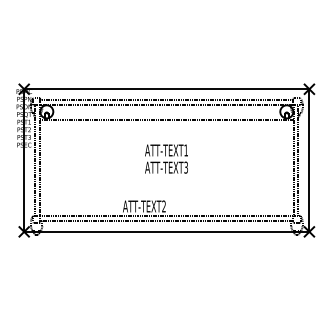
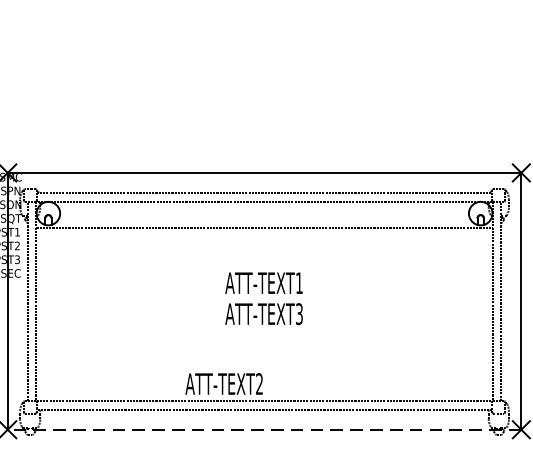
line: (166, 231) -> (263, 429), solid -> dashed

